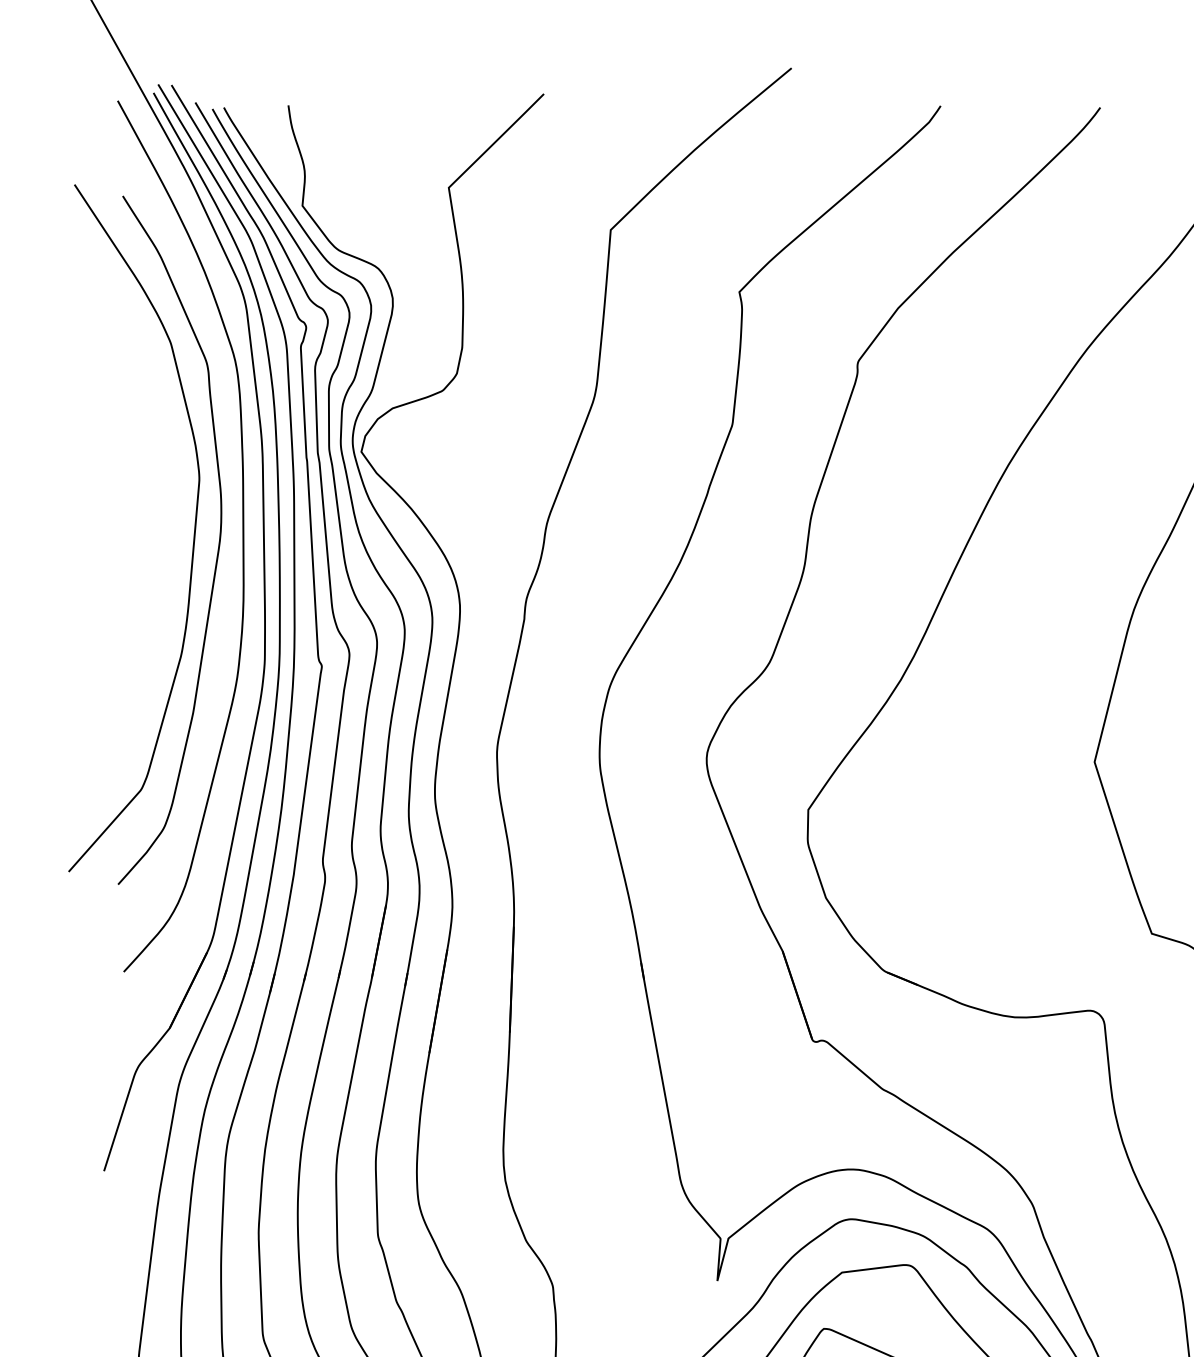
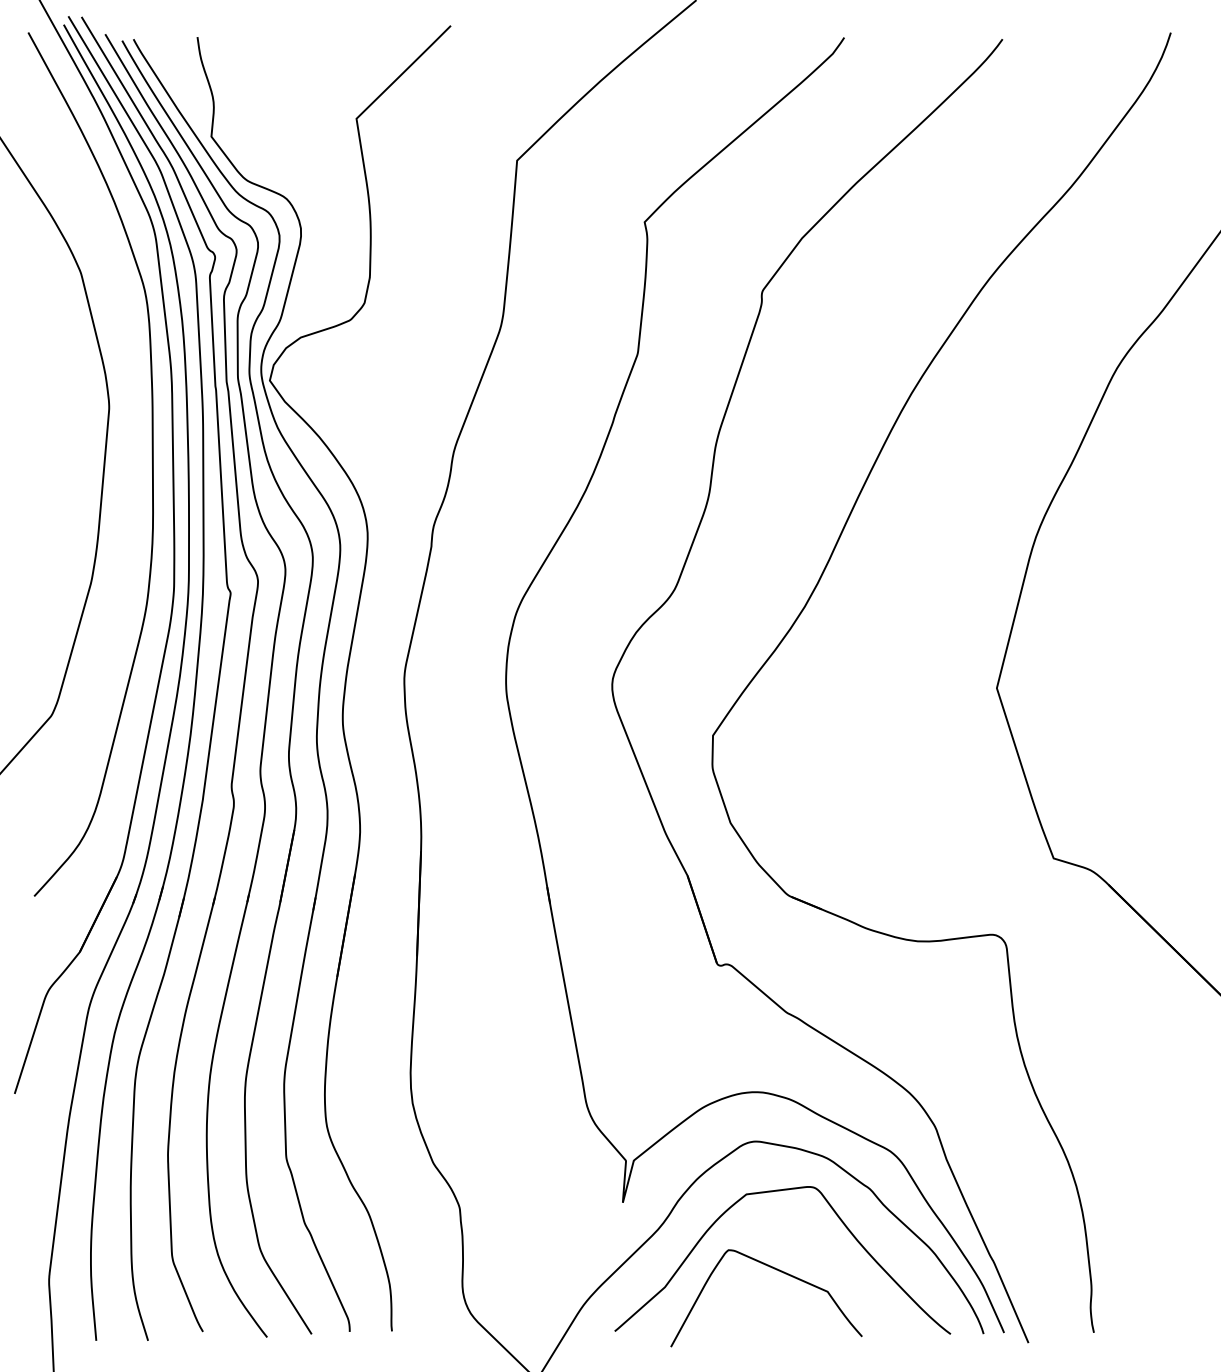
curve: (217, 546) -> (127, 474), removed

